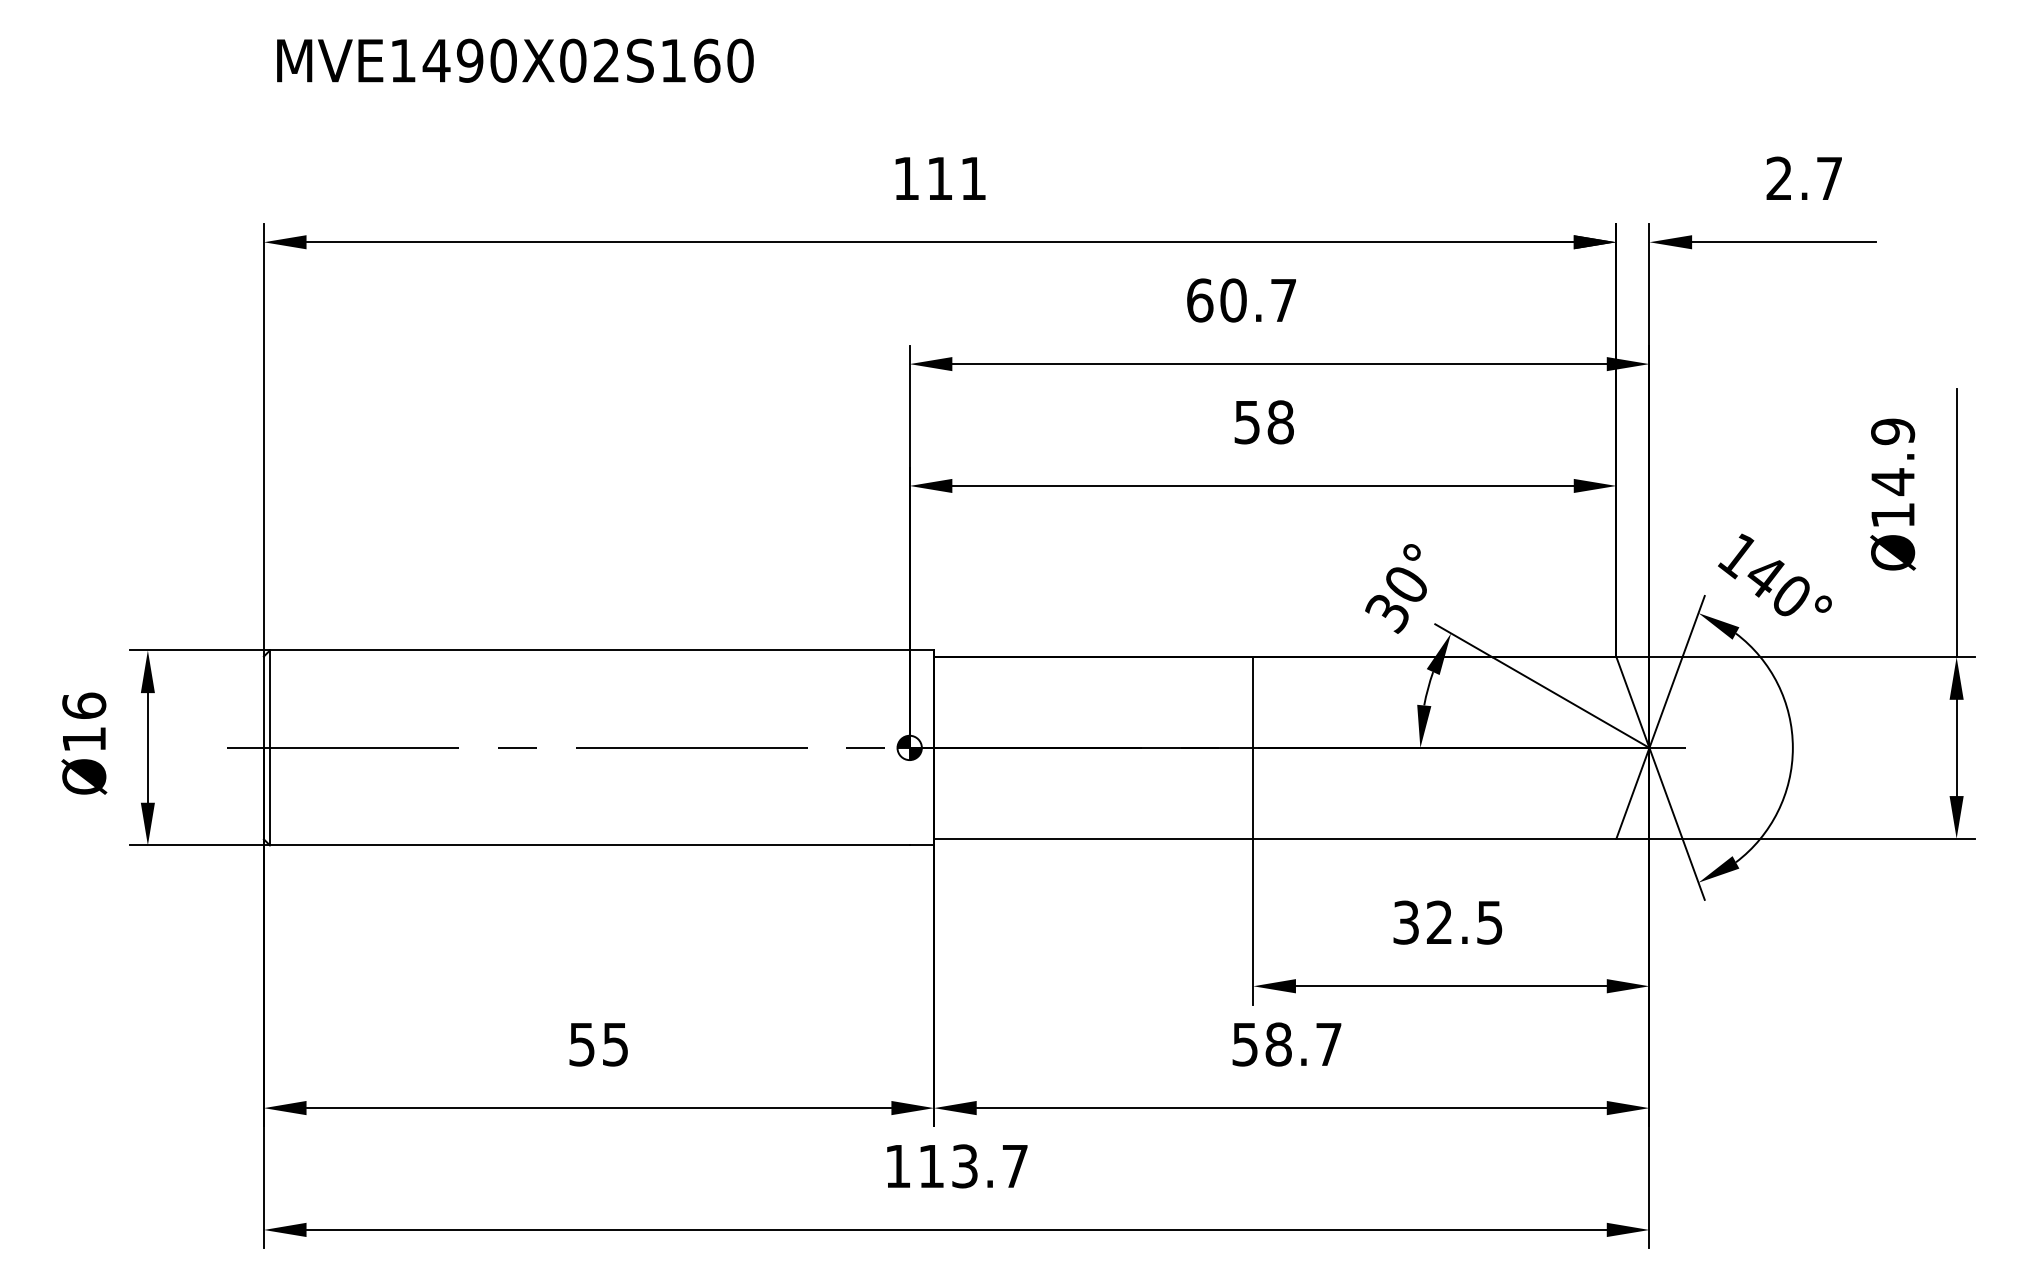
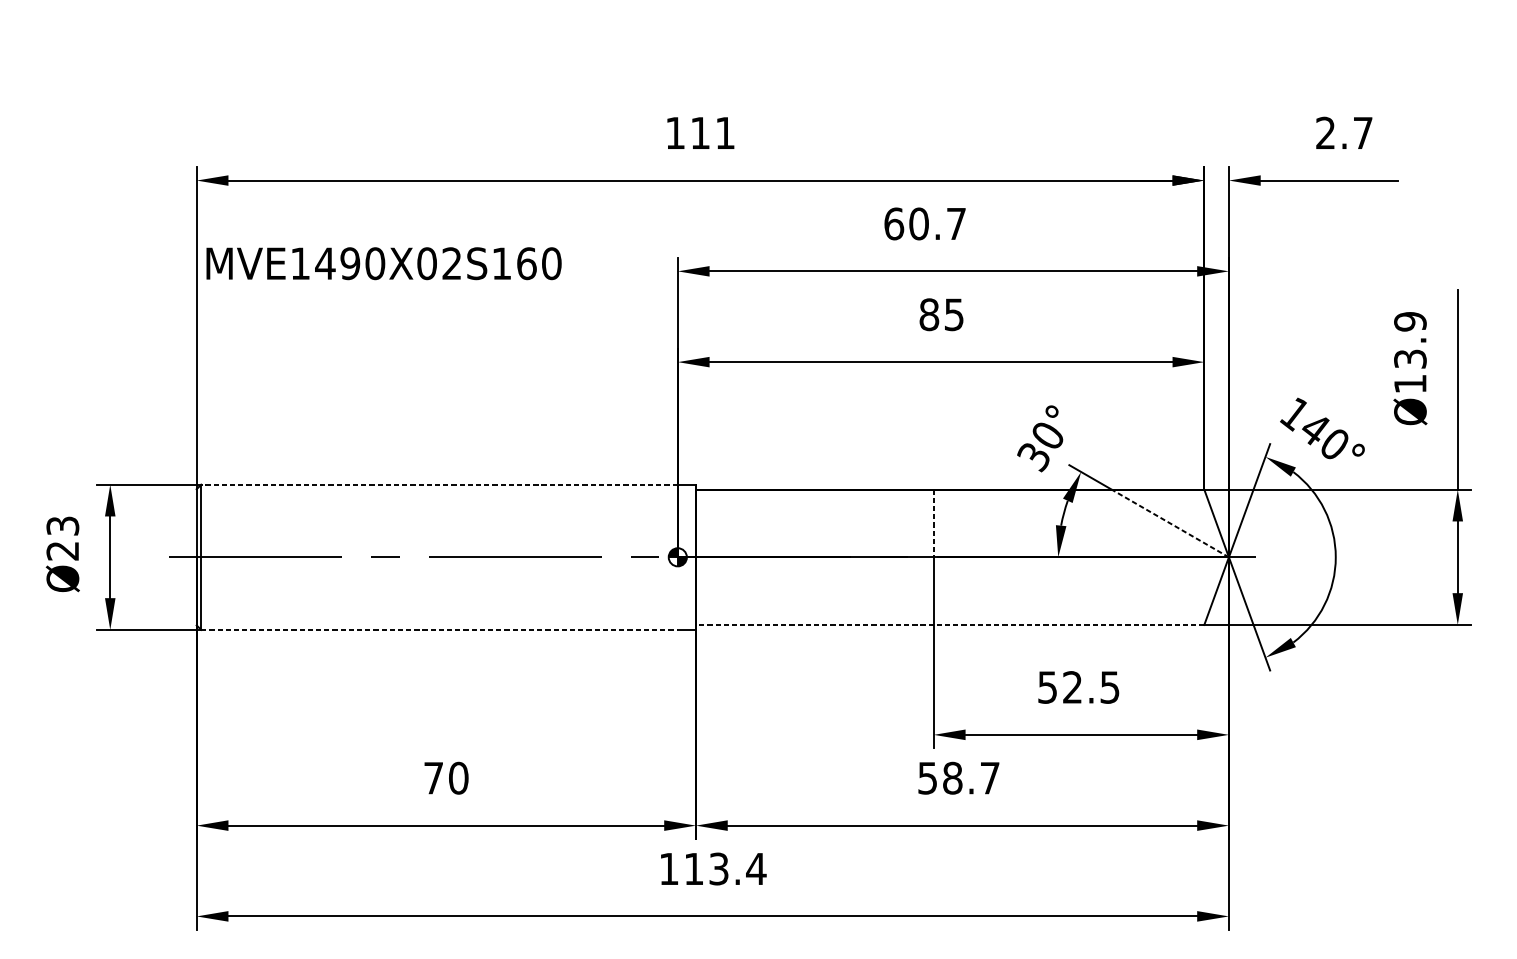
text: (515, 60) -> (384, 263), moved
text: (1263, 422) -> (941, 314), 58 -> 85
text: (1893, 482) -> (1410, 359), Ø14.9 -> Ø13.9
line: (589, 650) -> (439, 484), solid -> dashed
line: (1570, 702) -> (1170, 523), solid -> dashed
line: (1253, 703) -> (933, 524), solid -> dashed
text: (84, 722) -> (63, 538), Ø16 -> Ø23
line: (1274, 838) -> (949, 624), solid -> dashed
line: (589, 845) -> (439, 629), solid -> dashed
text: (1406, 922) -> (1047, 687), 32.5 -> 52.5
text: (598, 1044) -> (445, 778), 55 -> 70
text: (1015, 1166) -> (756, 869), 113.7 -> 113.4

